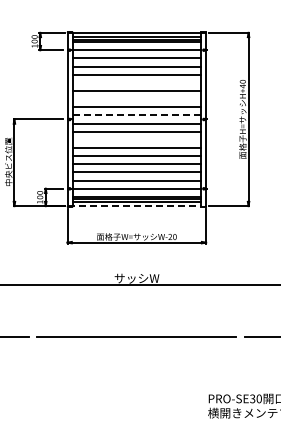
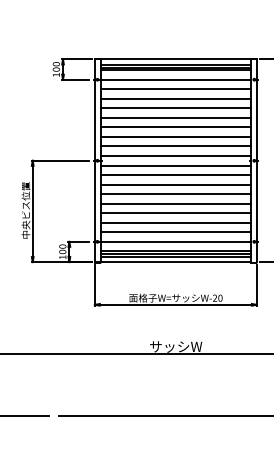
line: (136, 82) -> (175, 117), added
line: (136, 99) -> (175, 137), added
line: (137, 115) -> (176, 156), dashed -> solid
line: (136, 139) -> (175, 184), added
line: (134, 206) -> (173, 262), dashed -> solid

